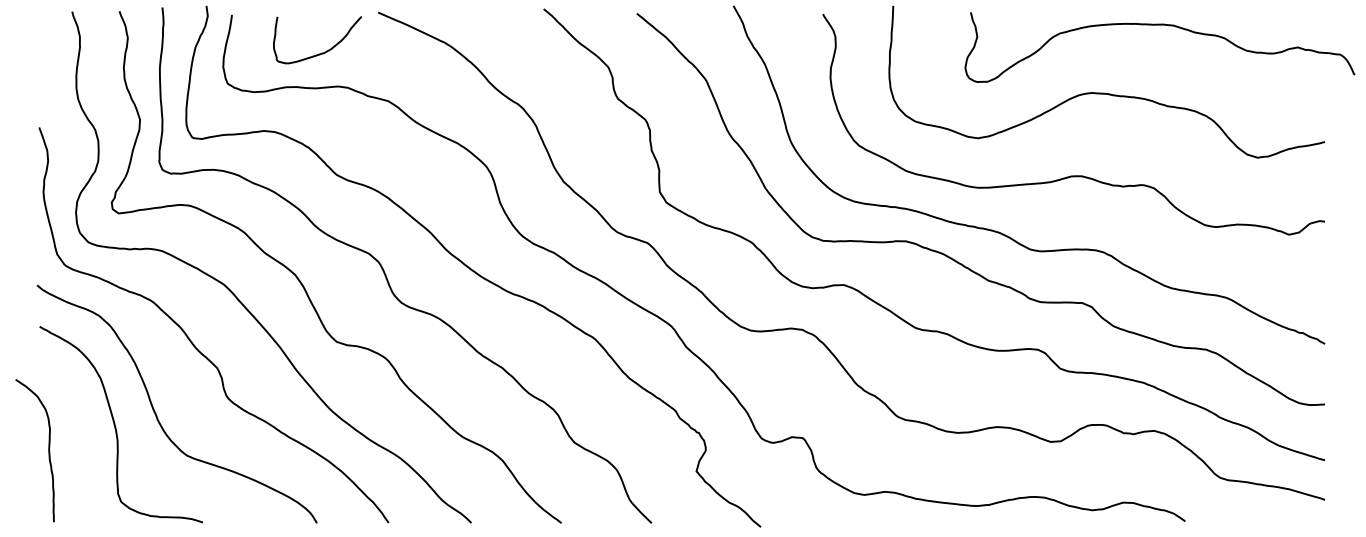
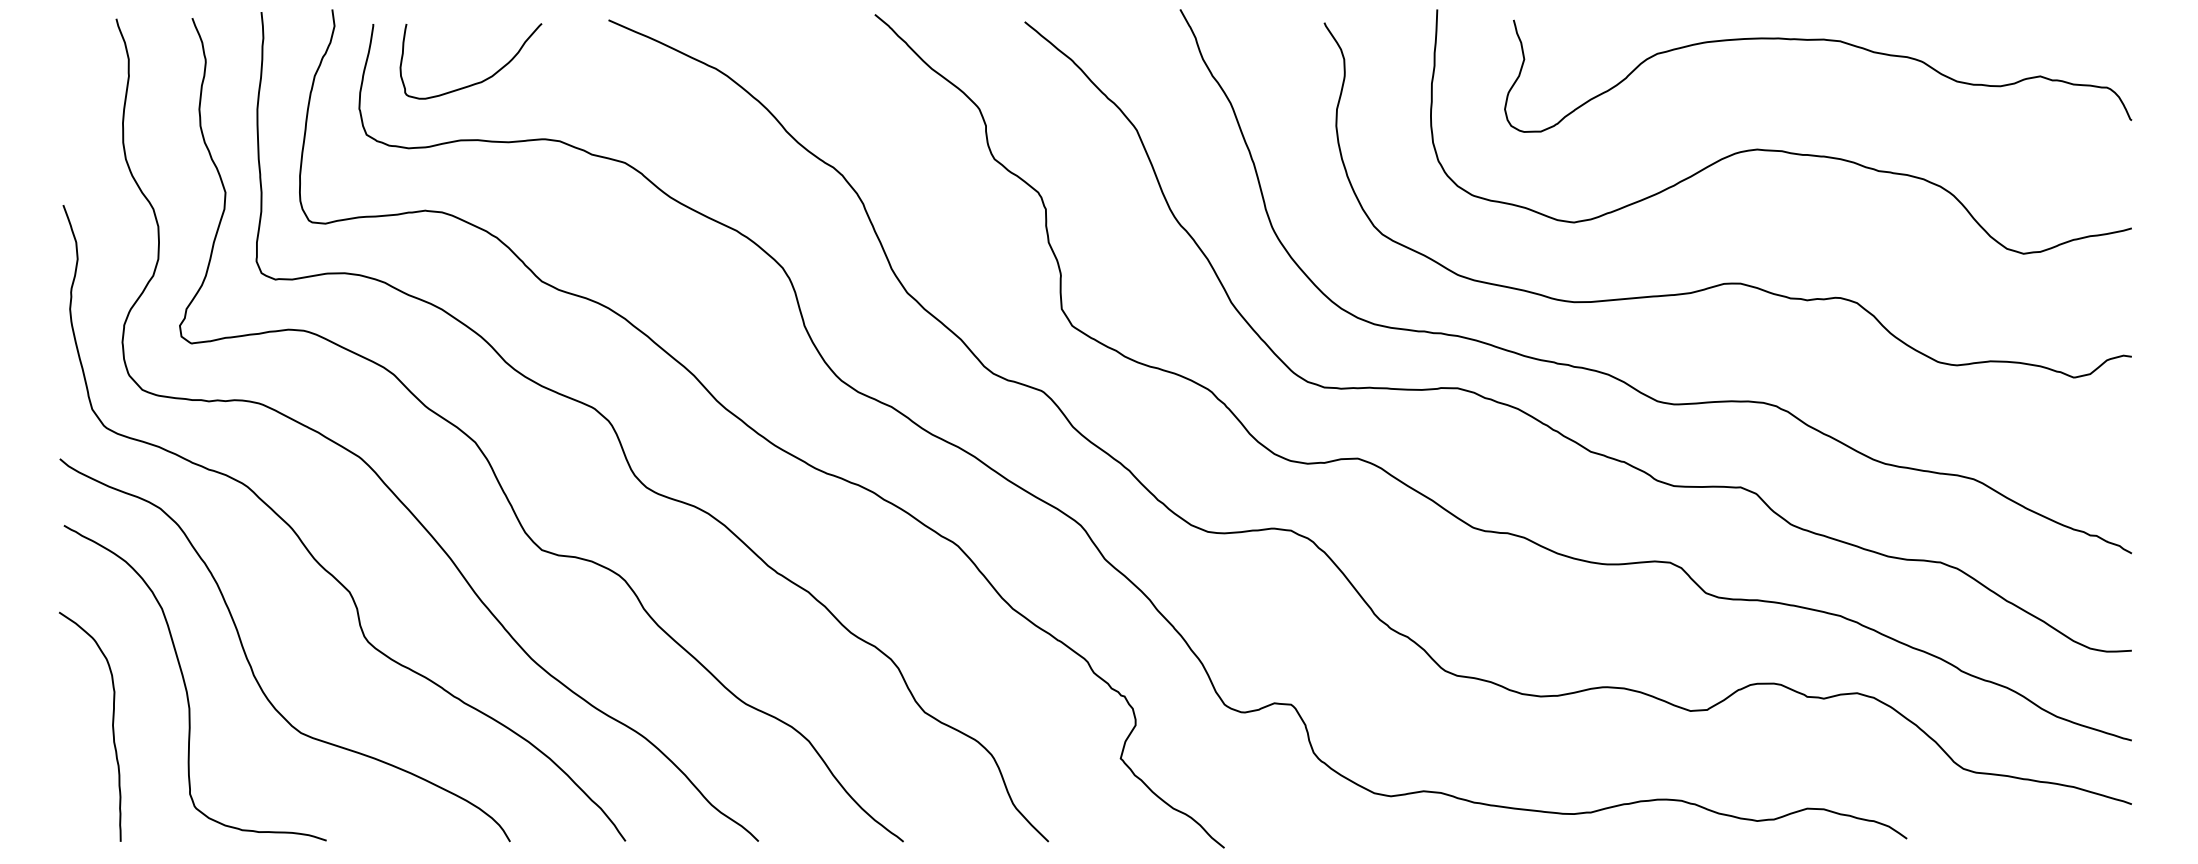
curve: (1159, 25) -> (1817, 41), moved
curve: (321, 52) -> (477, 81), moved
curve: (48, 450) -> (112, 726), moved

